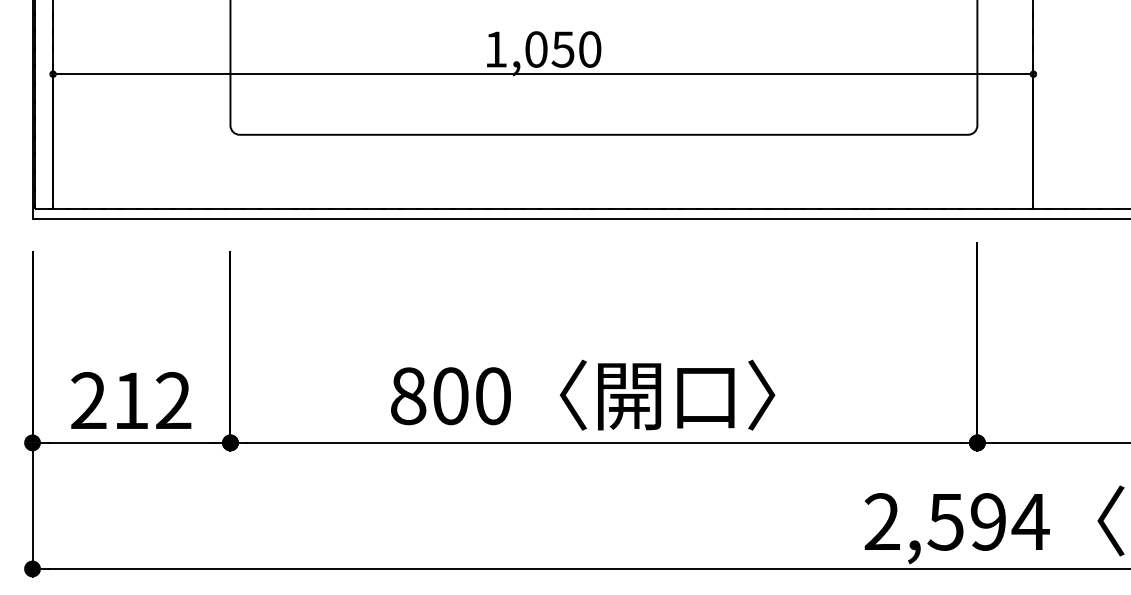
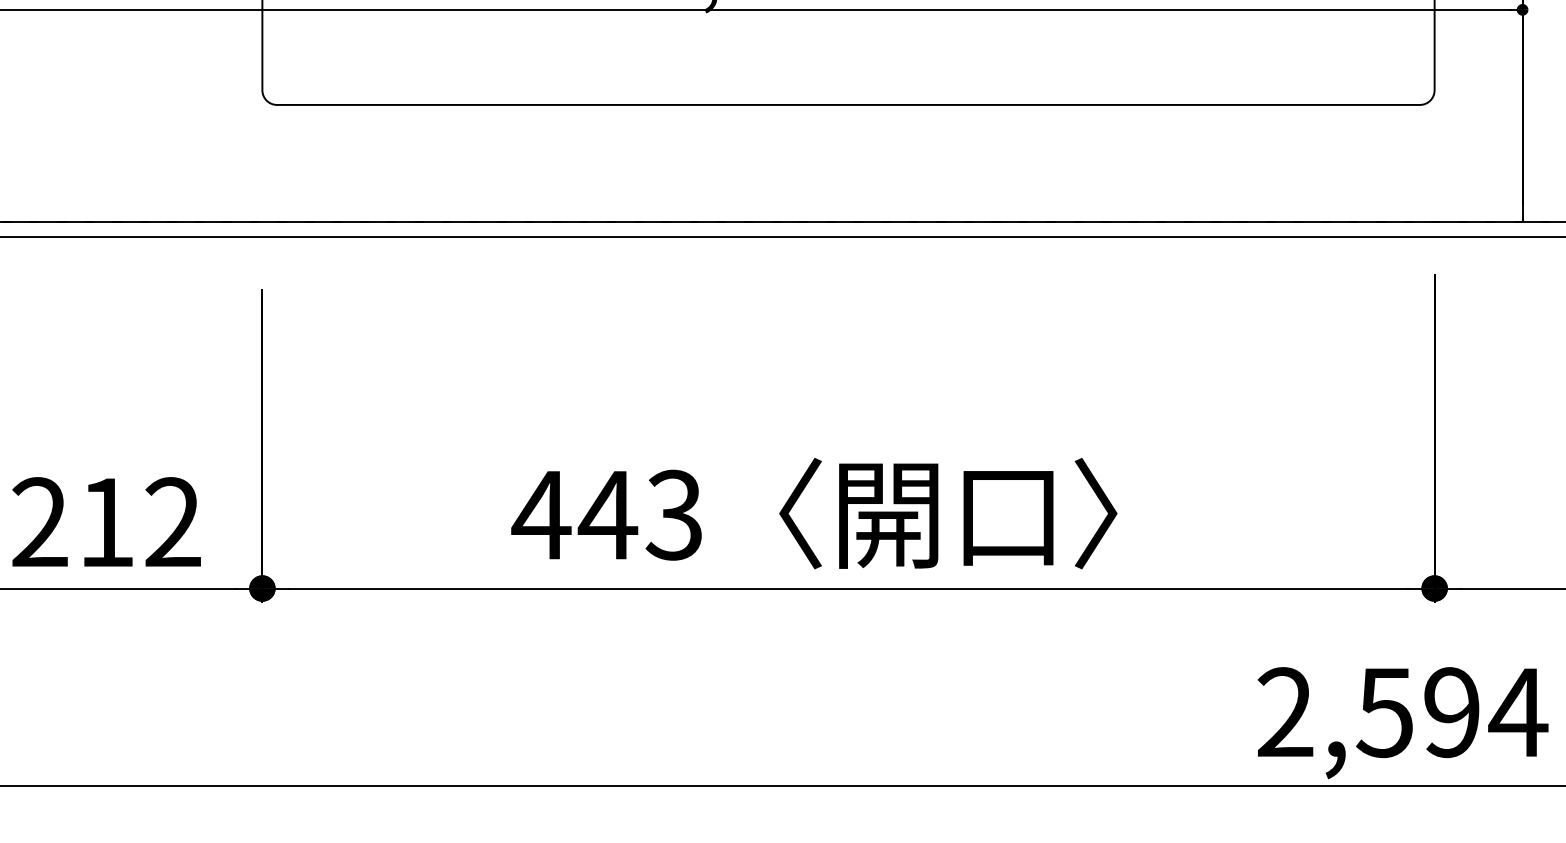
text: (449, 396) -> (606, 515), 800 -> 443

